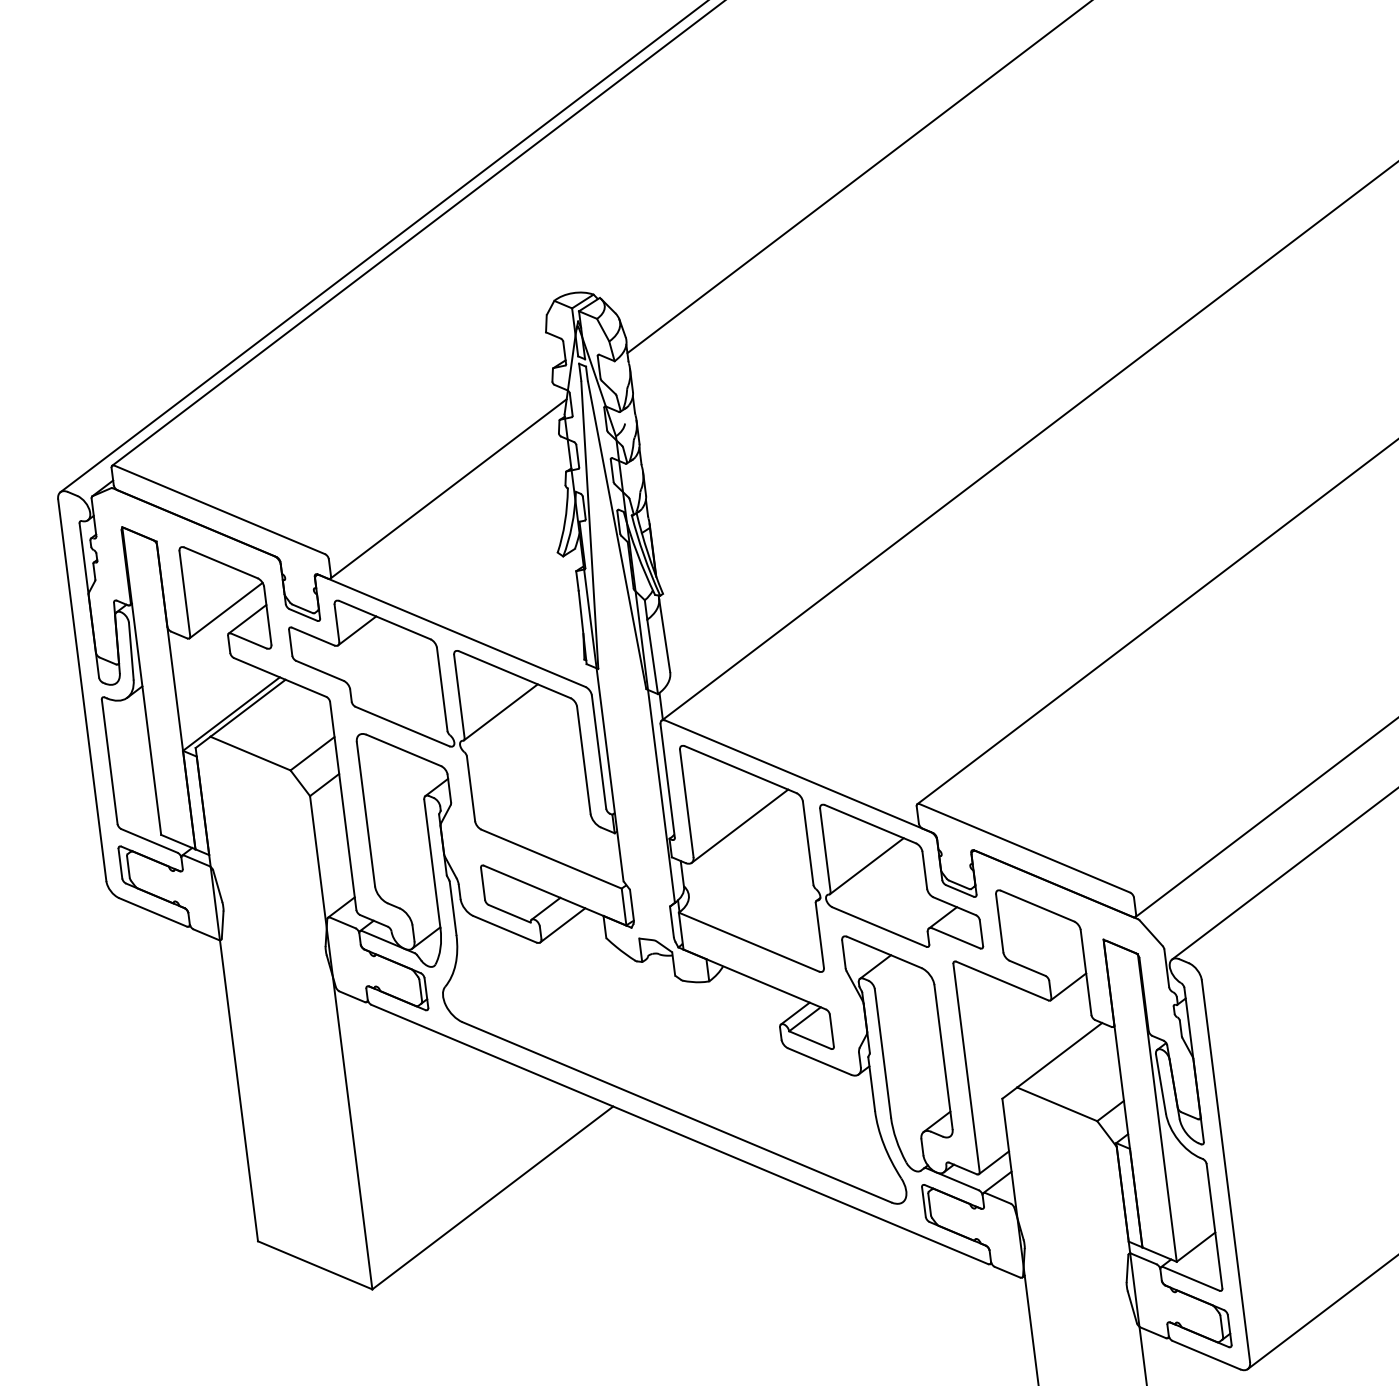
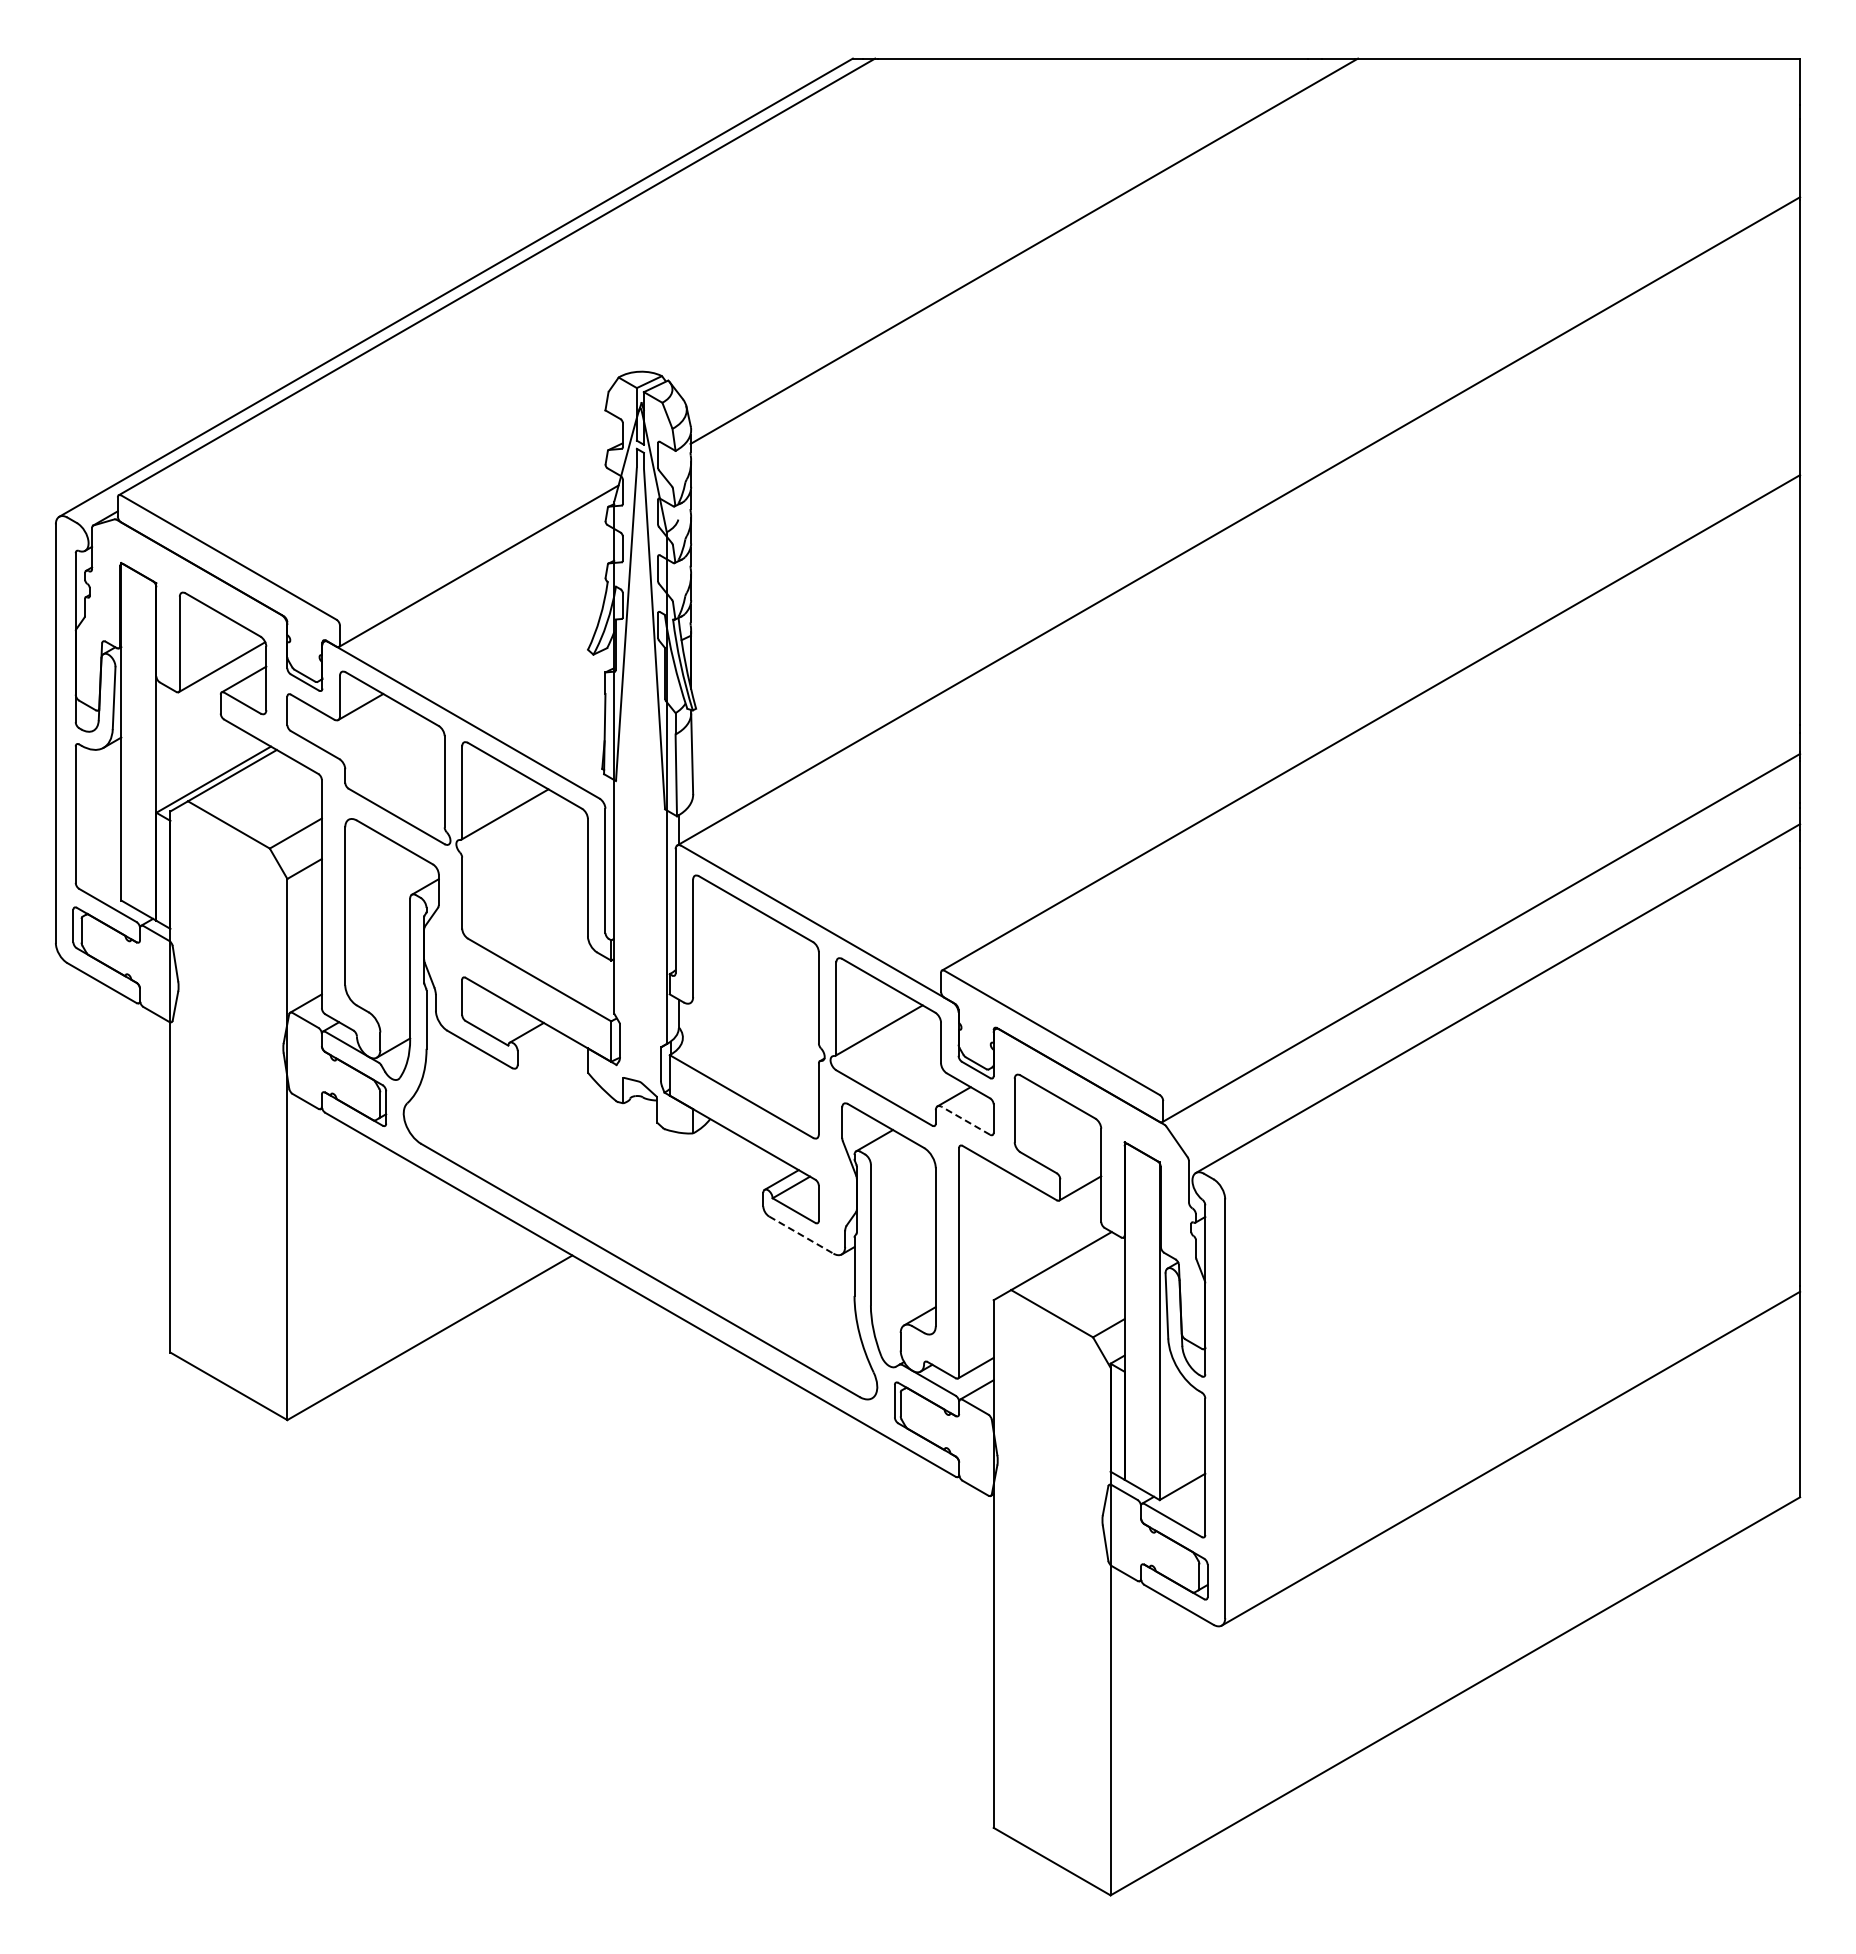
line: (740, 826) -> (747, 970), removed
line: (562, 924) -> (542, 1052), removed
line: (956, 938) -> (965, 1120), solid -> dashed
line: (819, 1061) -> (801, 1235), solid -> dashed

